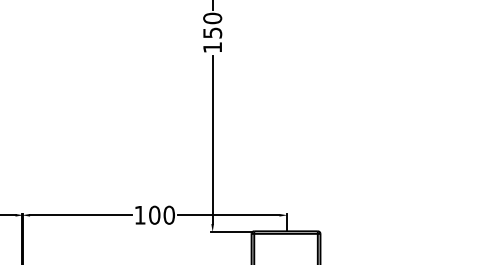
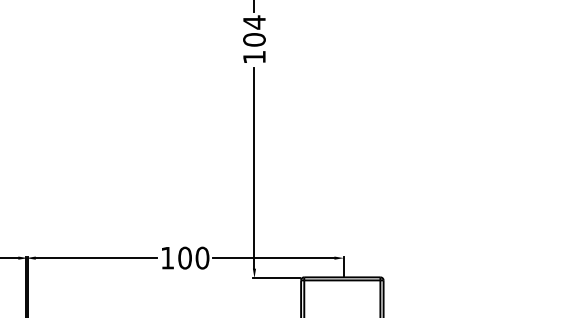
text: (212, 25) -> (254, 30), 150 -> 104

